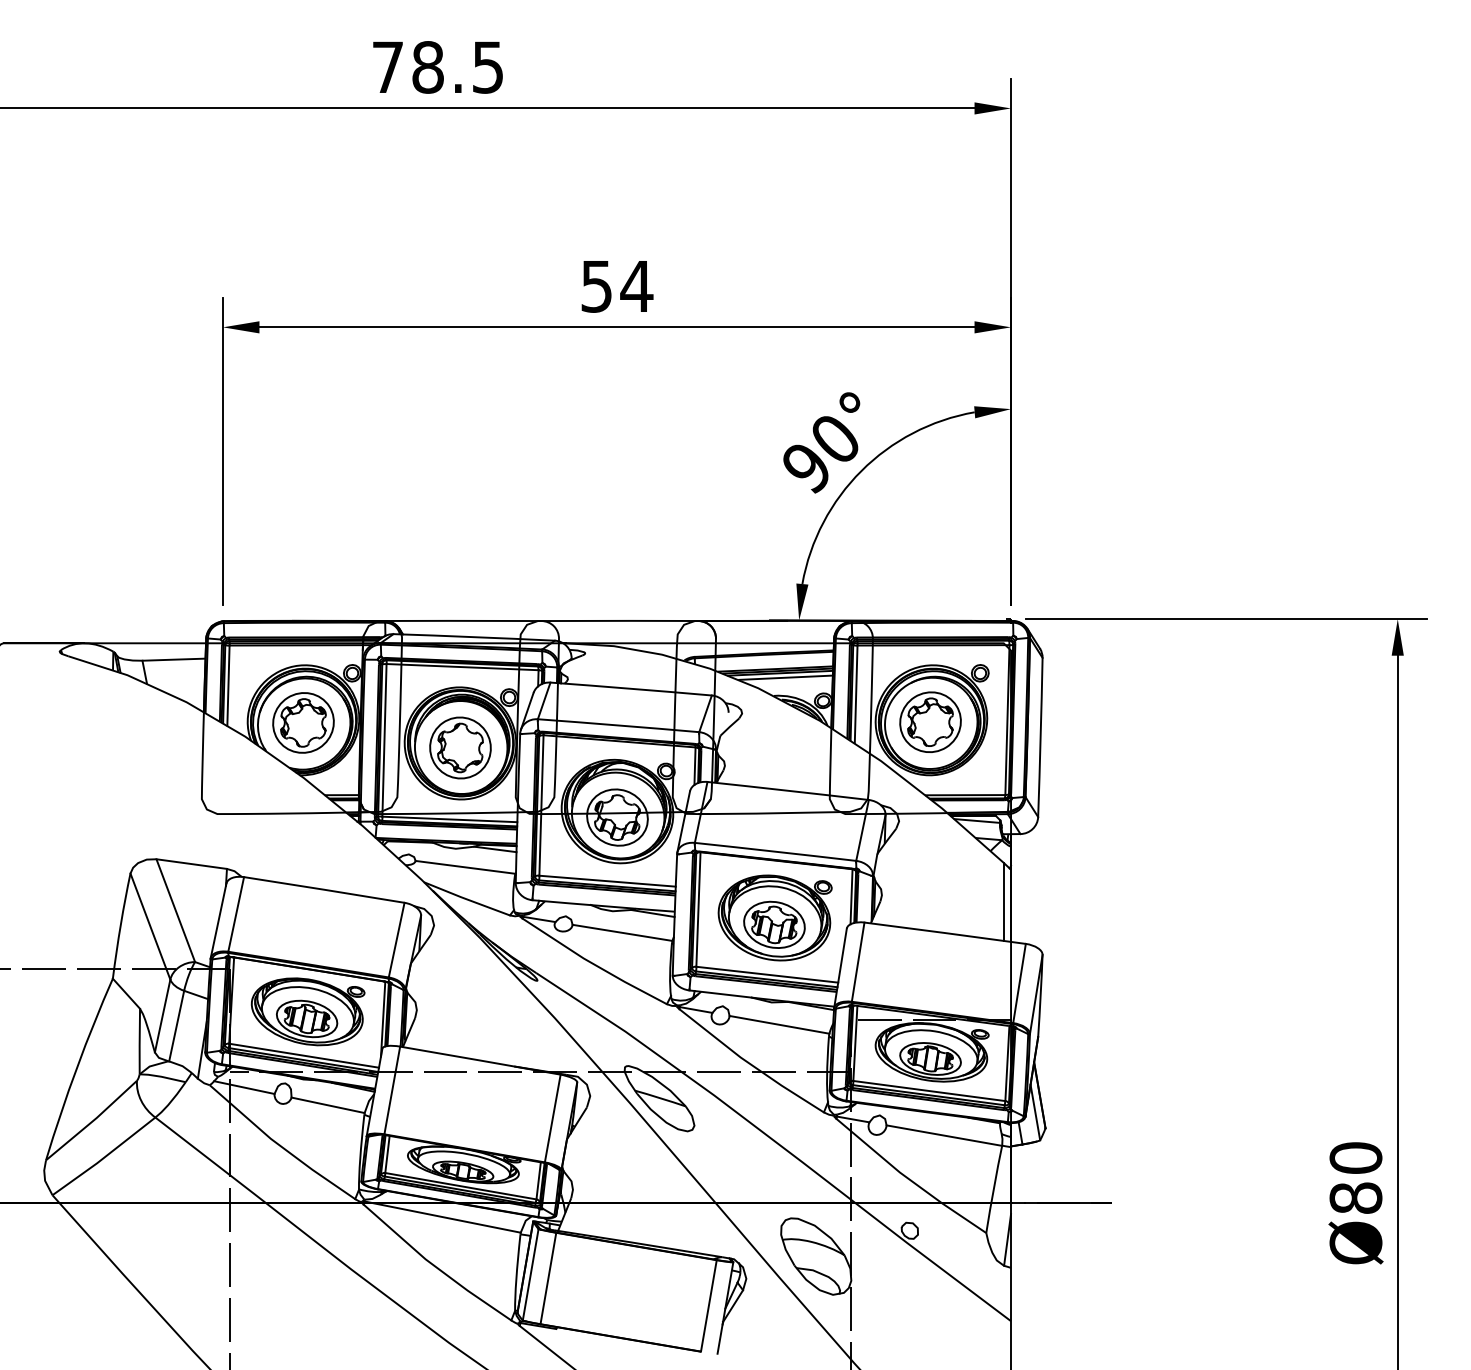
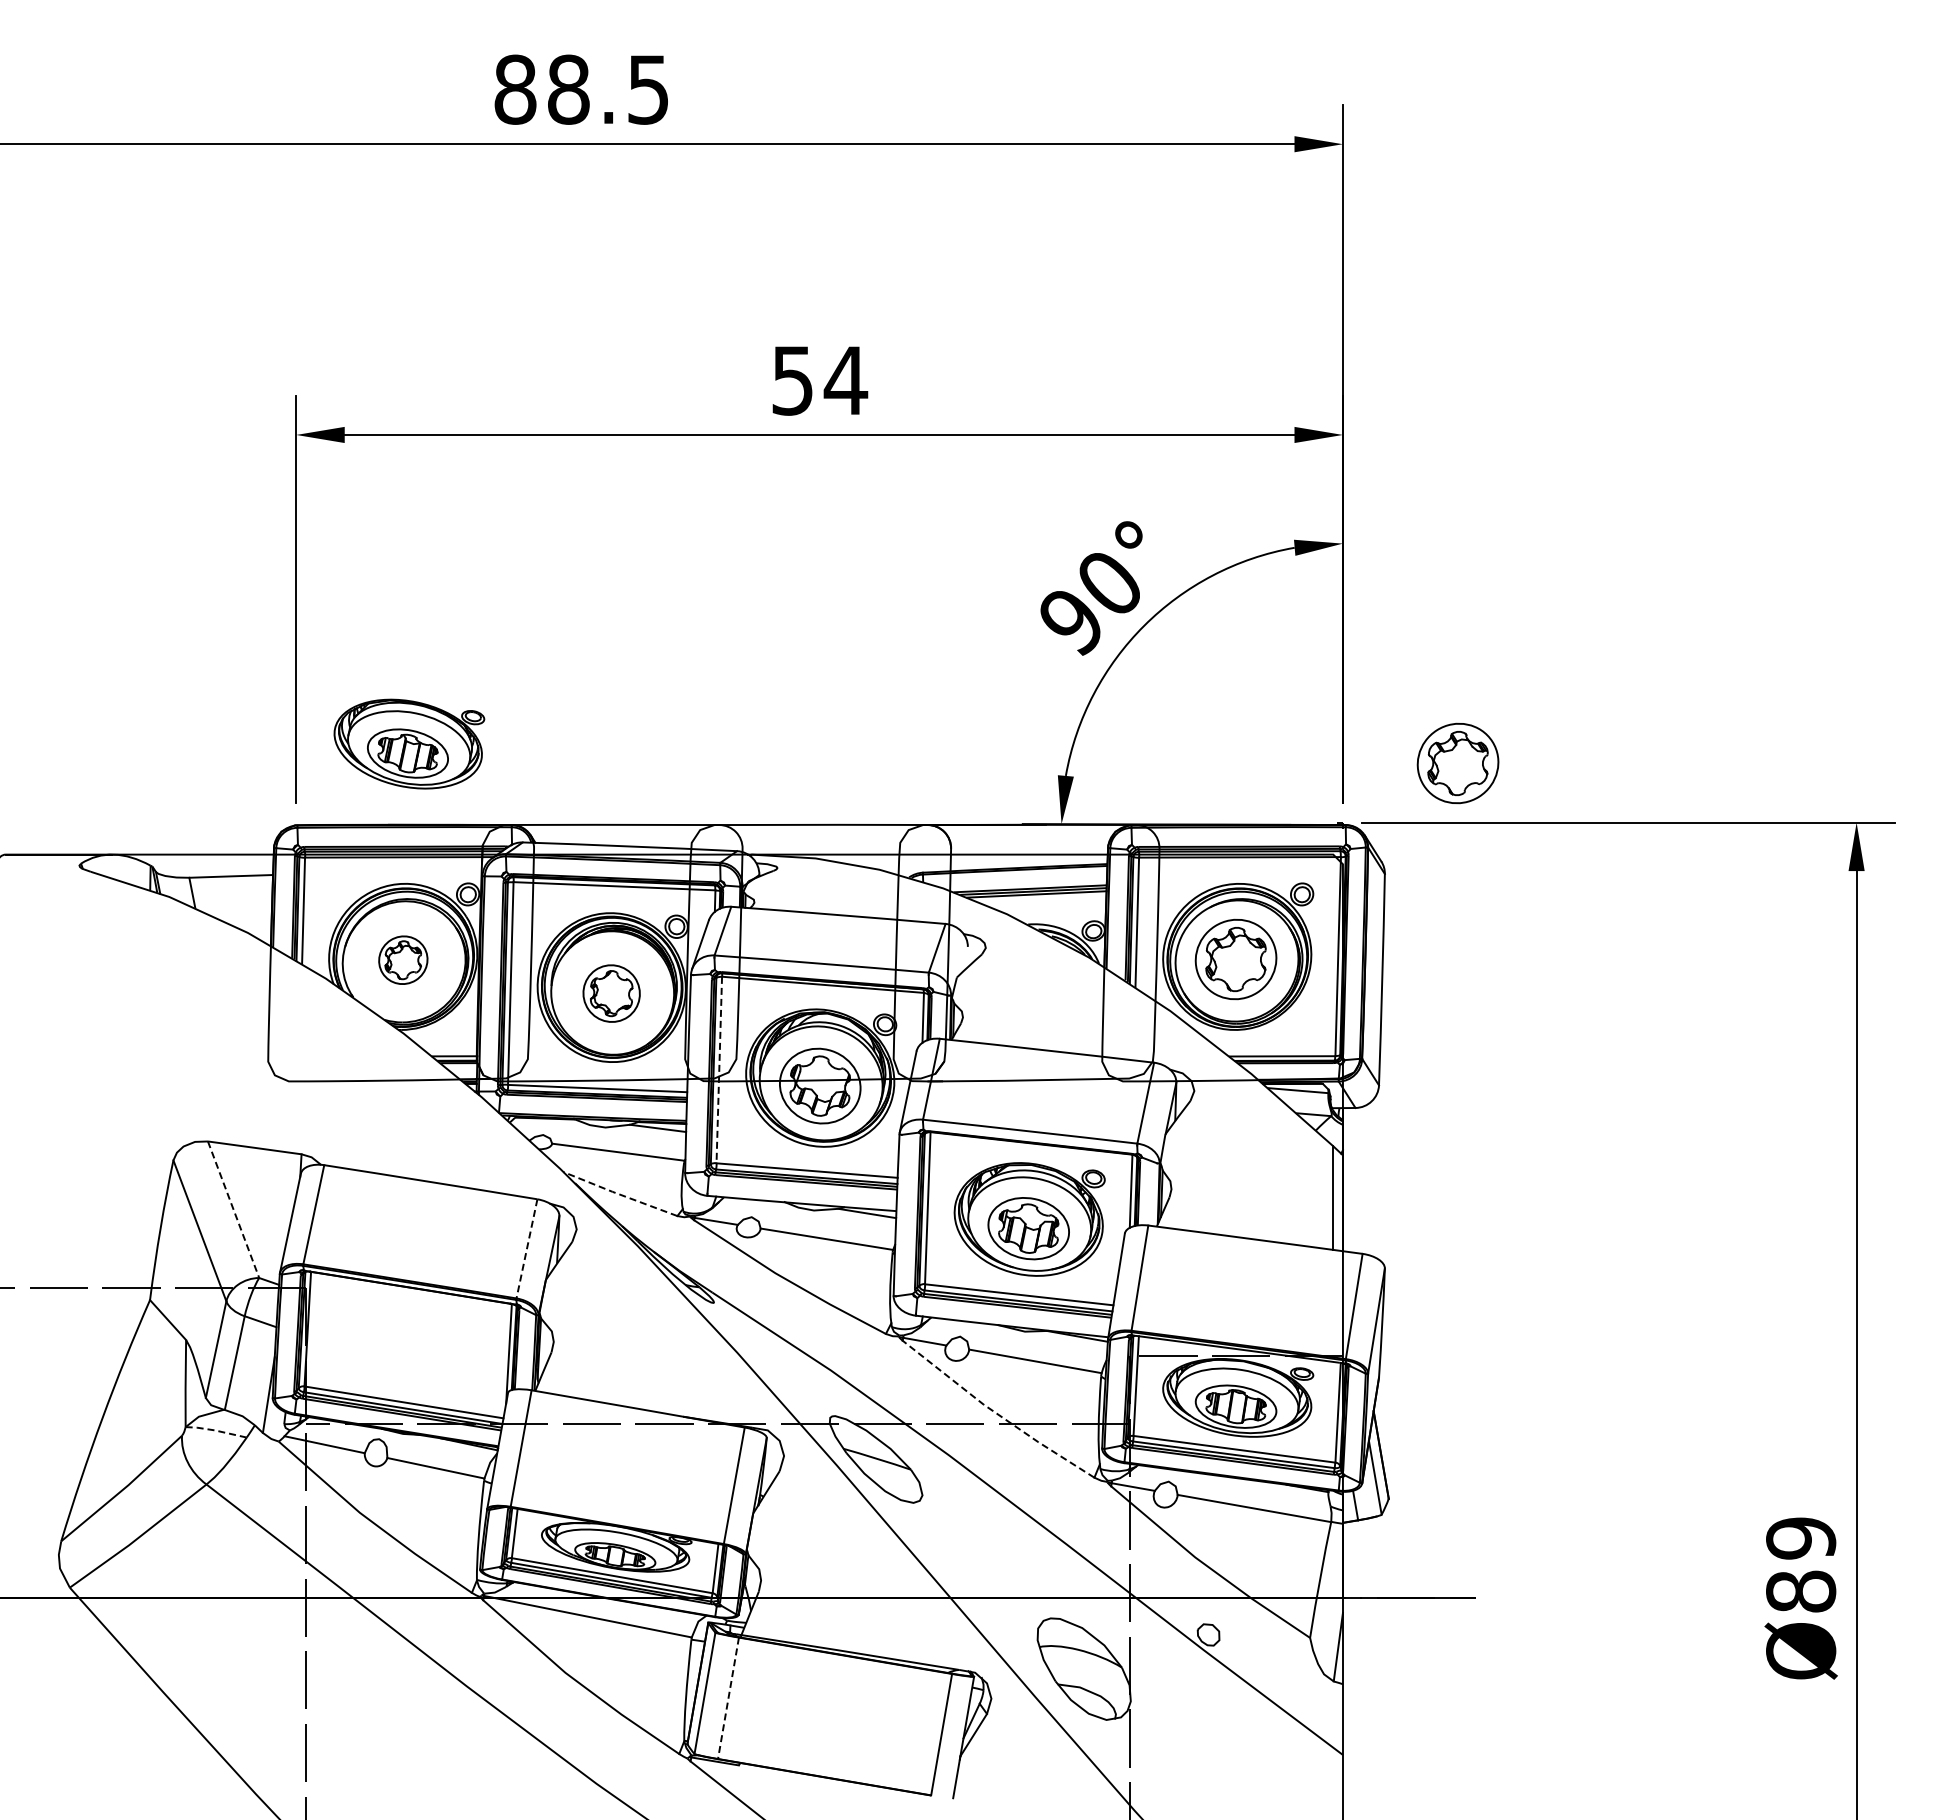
text: (388, 67) -> (515, 89), 78.5 -> 88.5
part: (1097, 574) -> (1457, 763), added
line: (785, 677) -> (1043, 900), removed
part: (303, 722) -> (403, 959), size x0.6
part: (460, 747) -> (611, 993), size x0.7
line: (541, 805) -> (719, 1070), solid -> dashed
line: (466, 899) -> (619, 1194), solid -> dashed
line: (175, 910) -> (233, 1209), solid -> dashed
line: (396, 939) -> (526, 1248), solid -> dashed
part: (308, 1011) -> (409, 743), moved
line: (750, 1064) -> (996, 1413), solid -> dashed
line: (162, 1076) -> (215, 1430), solid -> dashed
text: (1356, 1158) -> (1801, 1538), Ø80 -> Ø89
line: (548, 1278) -> (728, 1698), solid -> dashed

